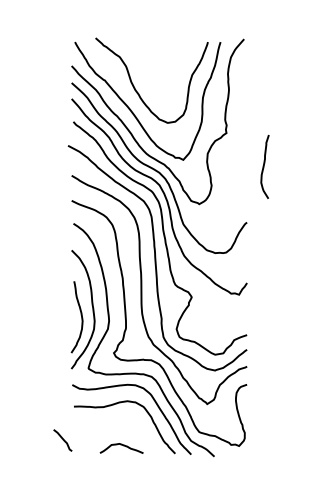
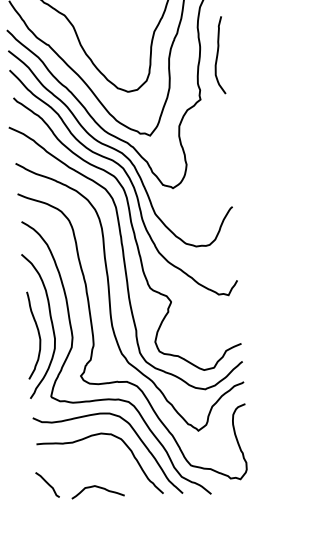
curve: (264, 166) -> (218, 54), moved
curve: (62, 440) -> (47, 485), moved

